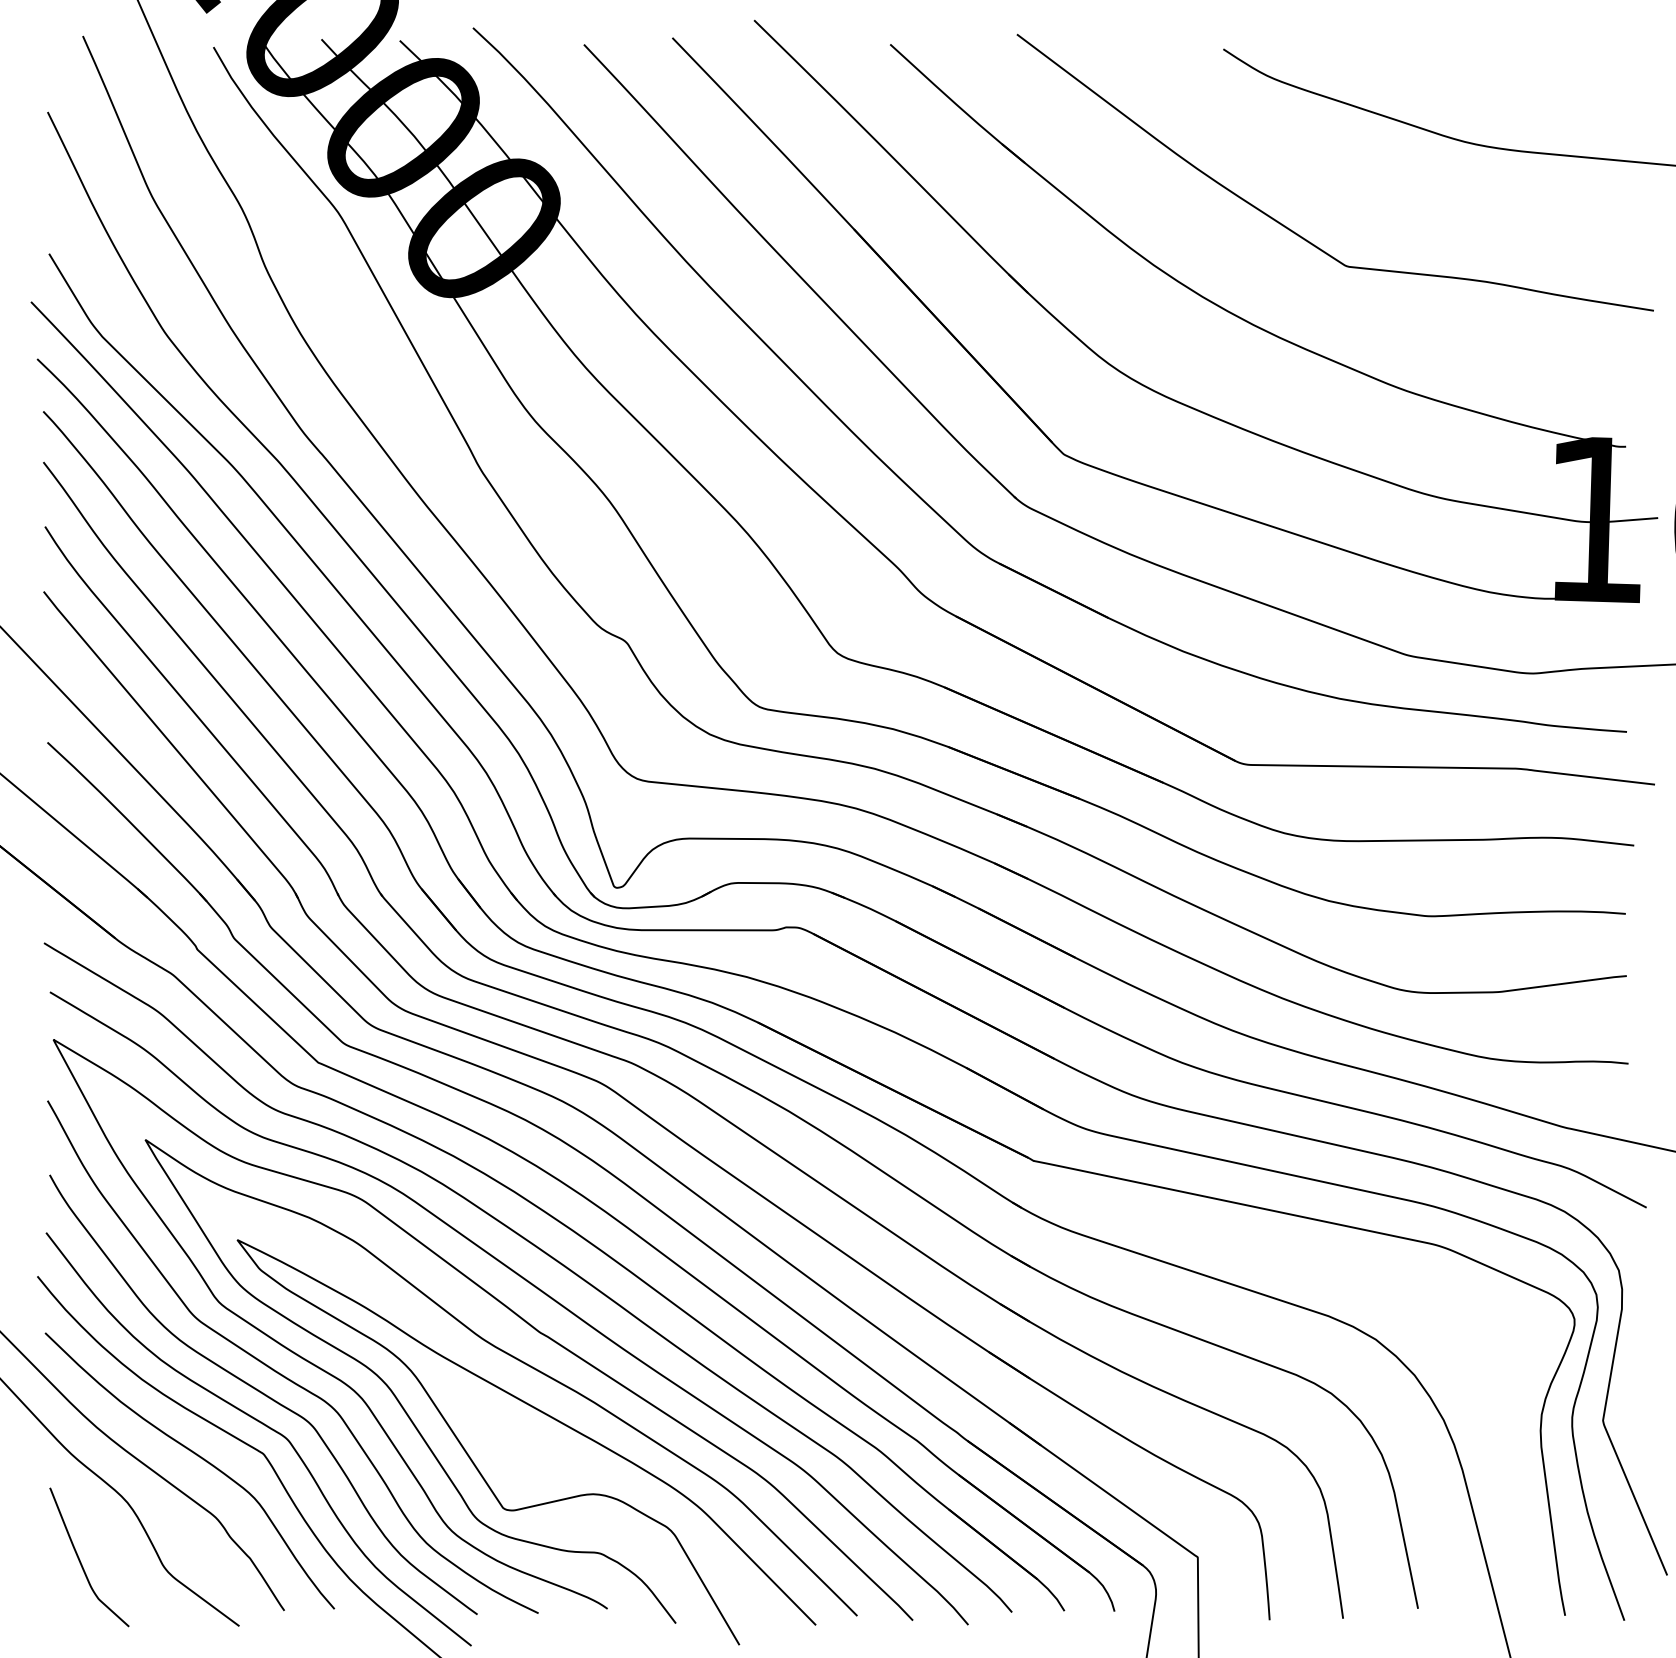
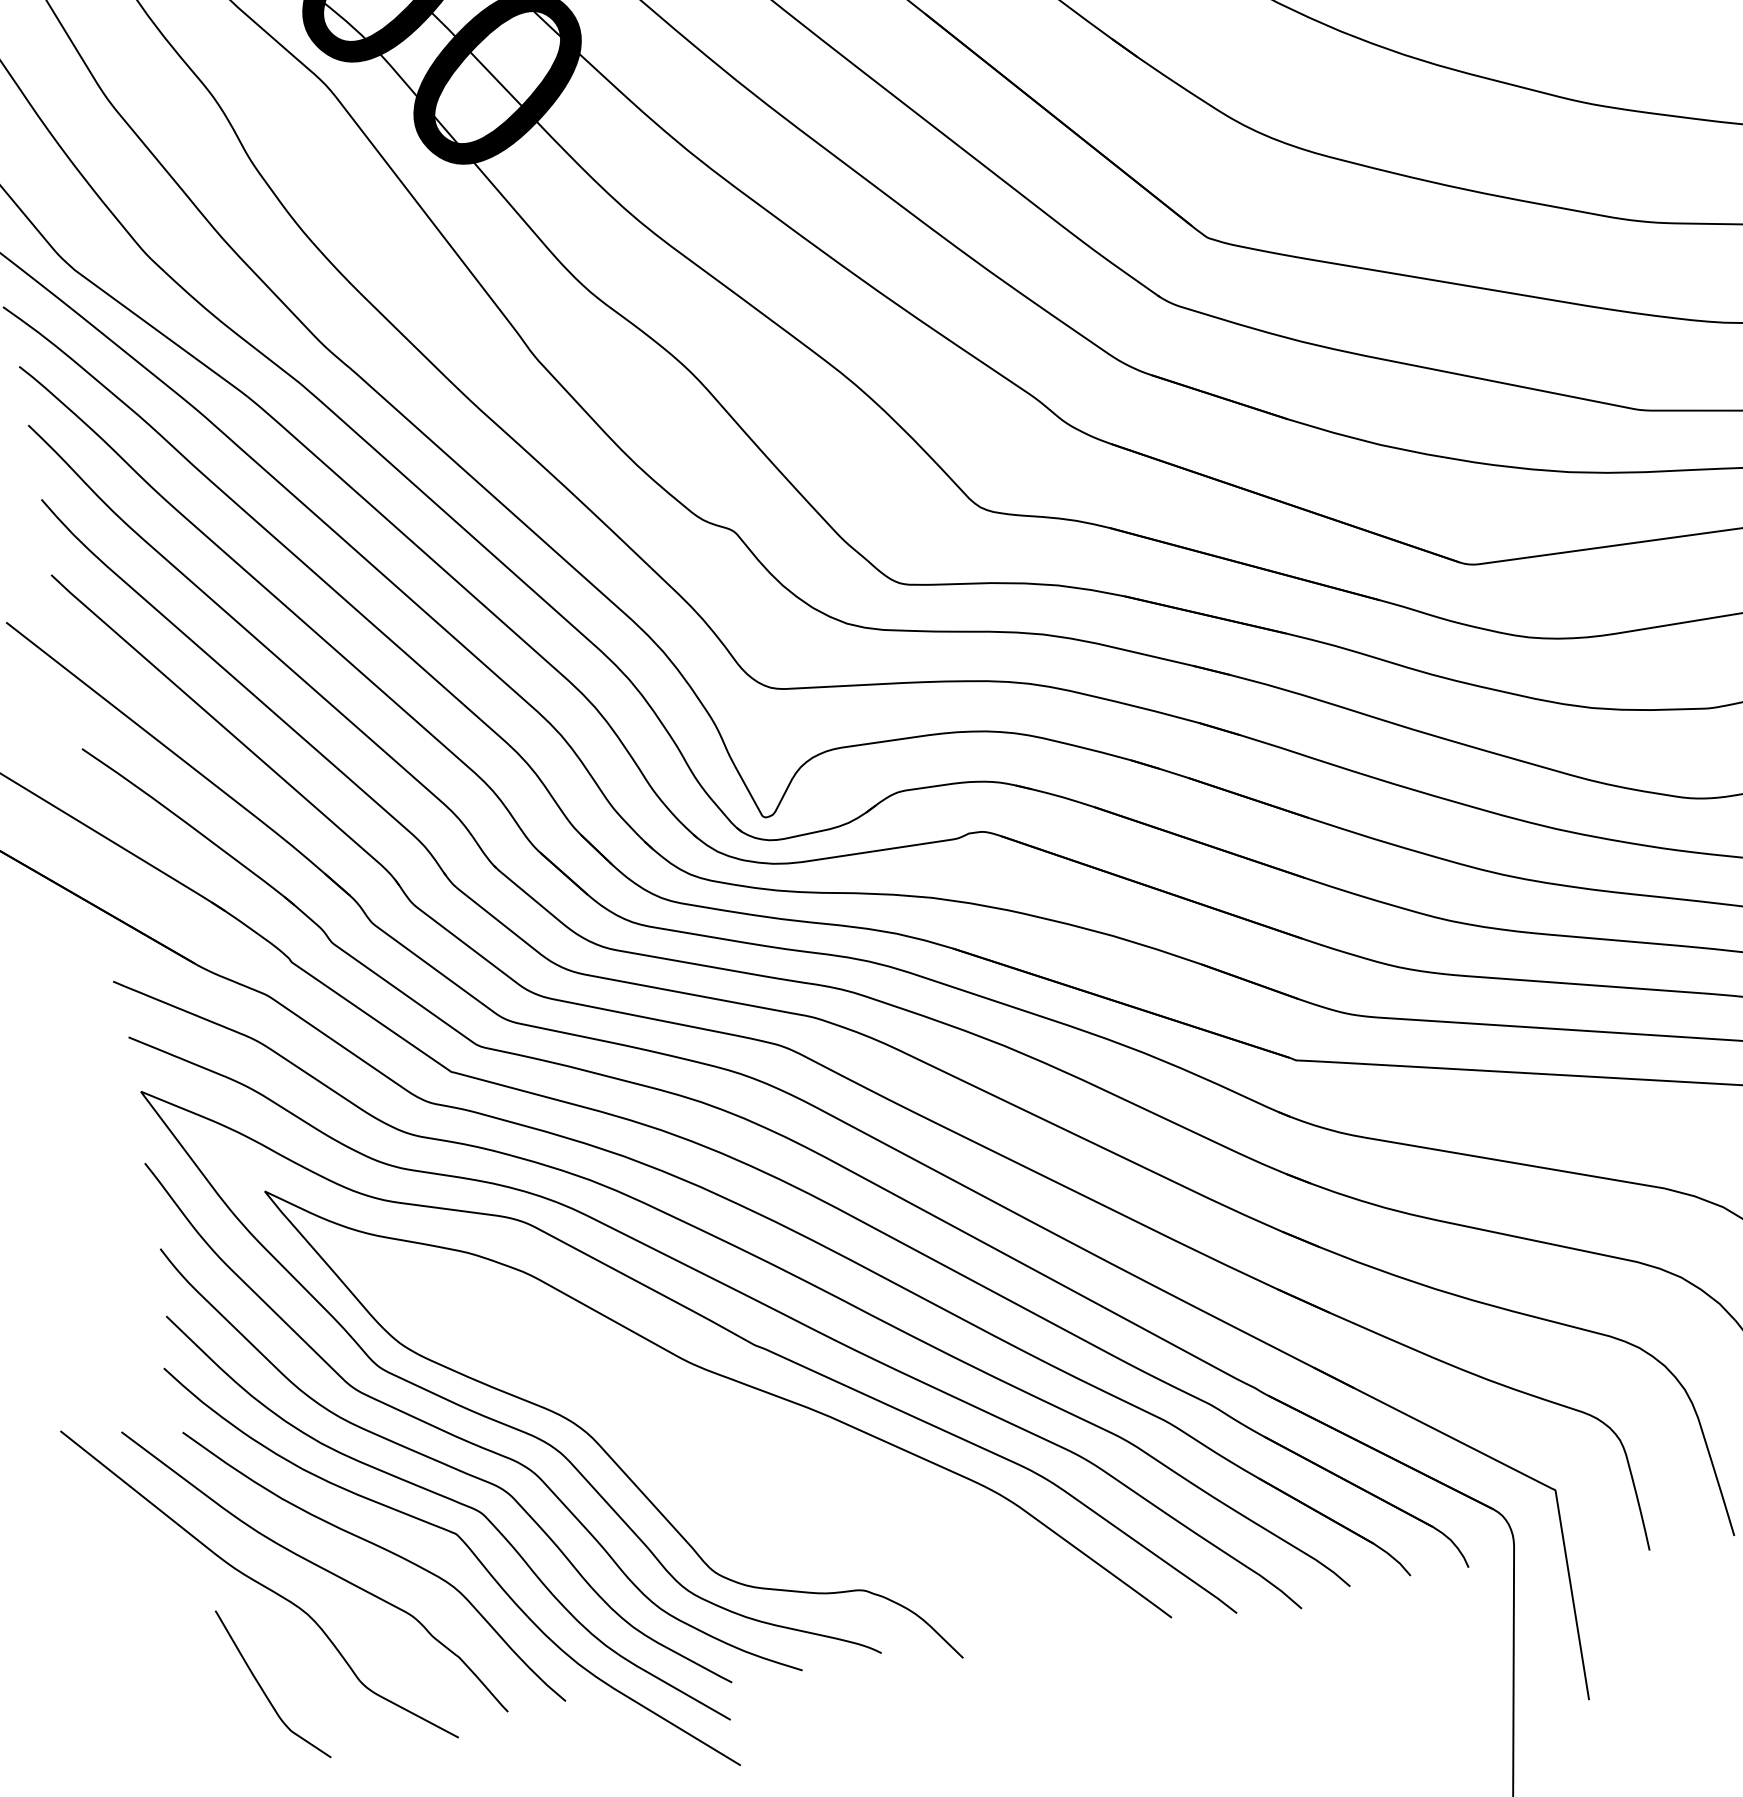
curve: (540, 1412) -> (769, 1437), removed

